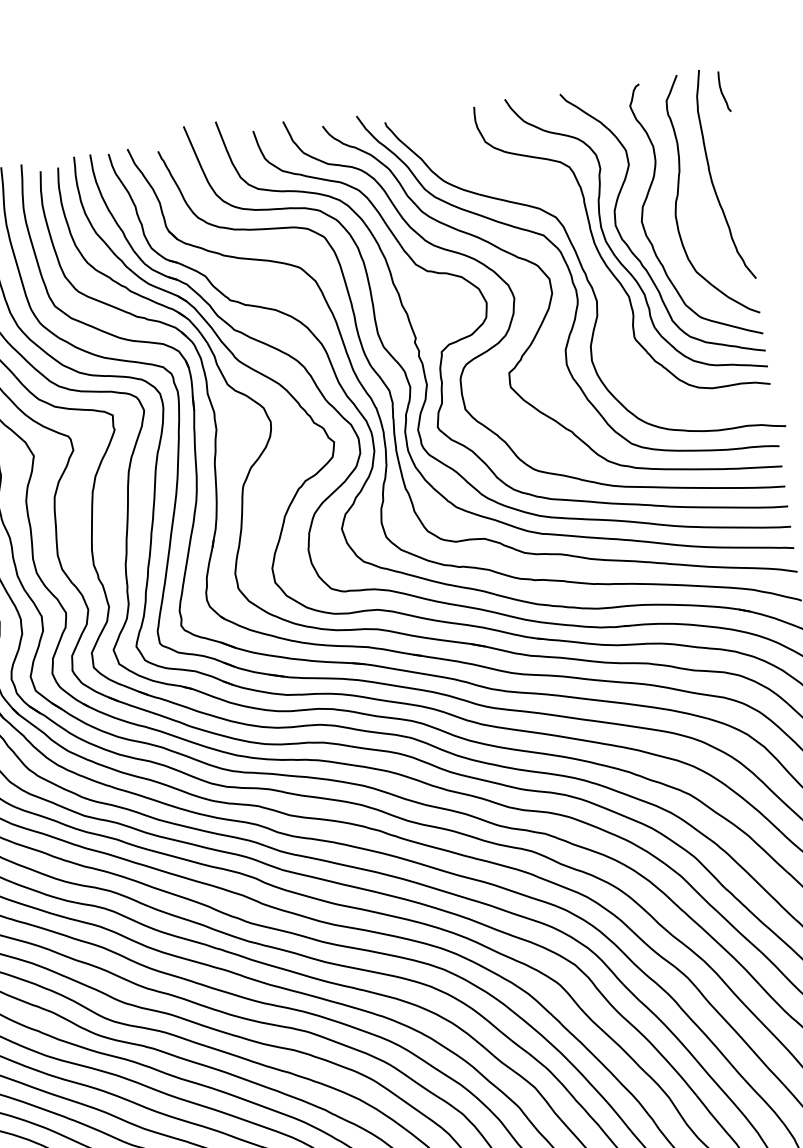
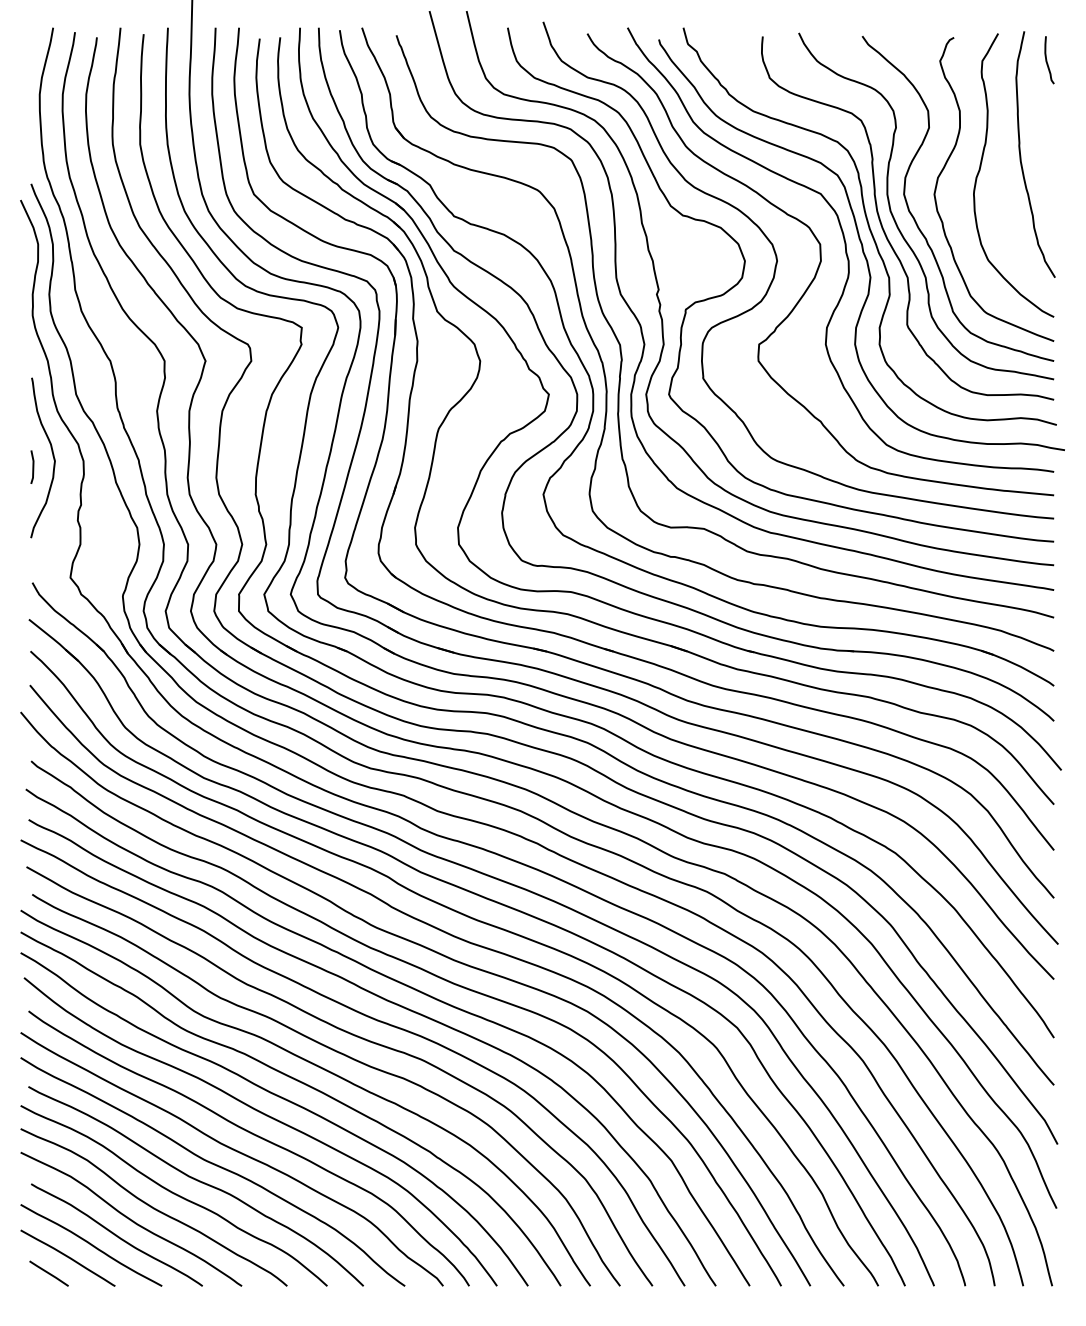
curve: (589, 257) -> (869, 226), added

